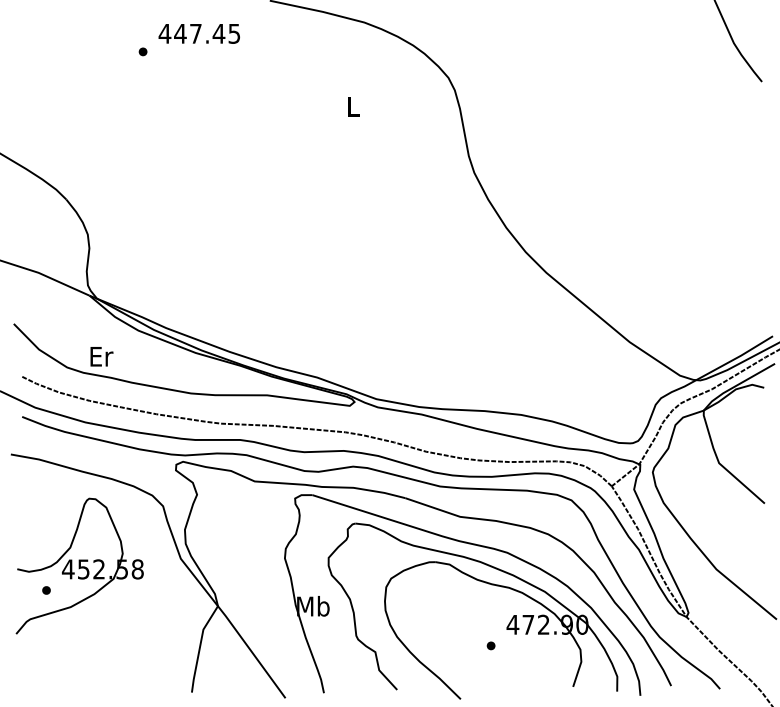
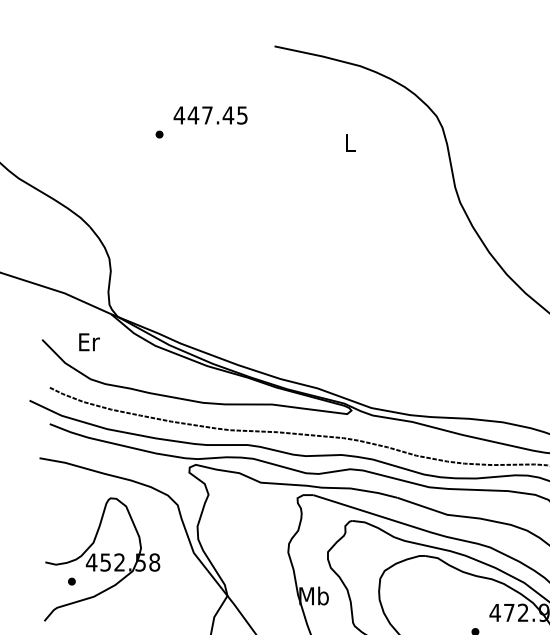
text: (198, 33) -> (209, 115), moved
part: (142, 51) -> (159, 134), moved
text: (101, 356) -> (89, 342), moved

